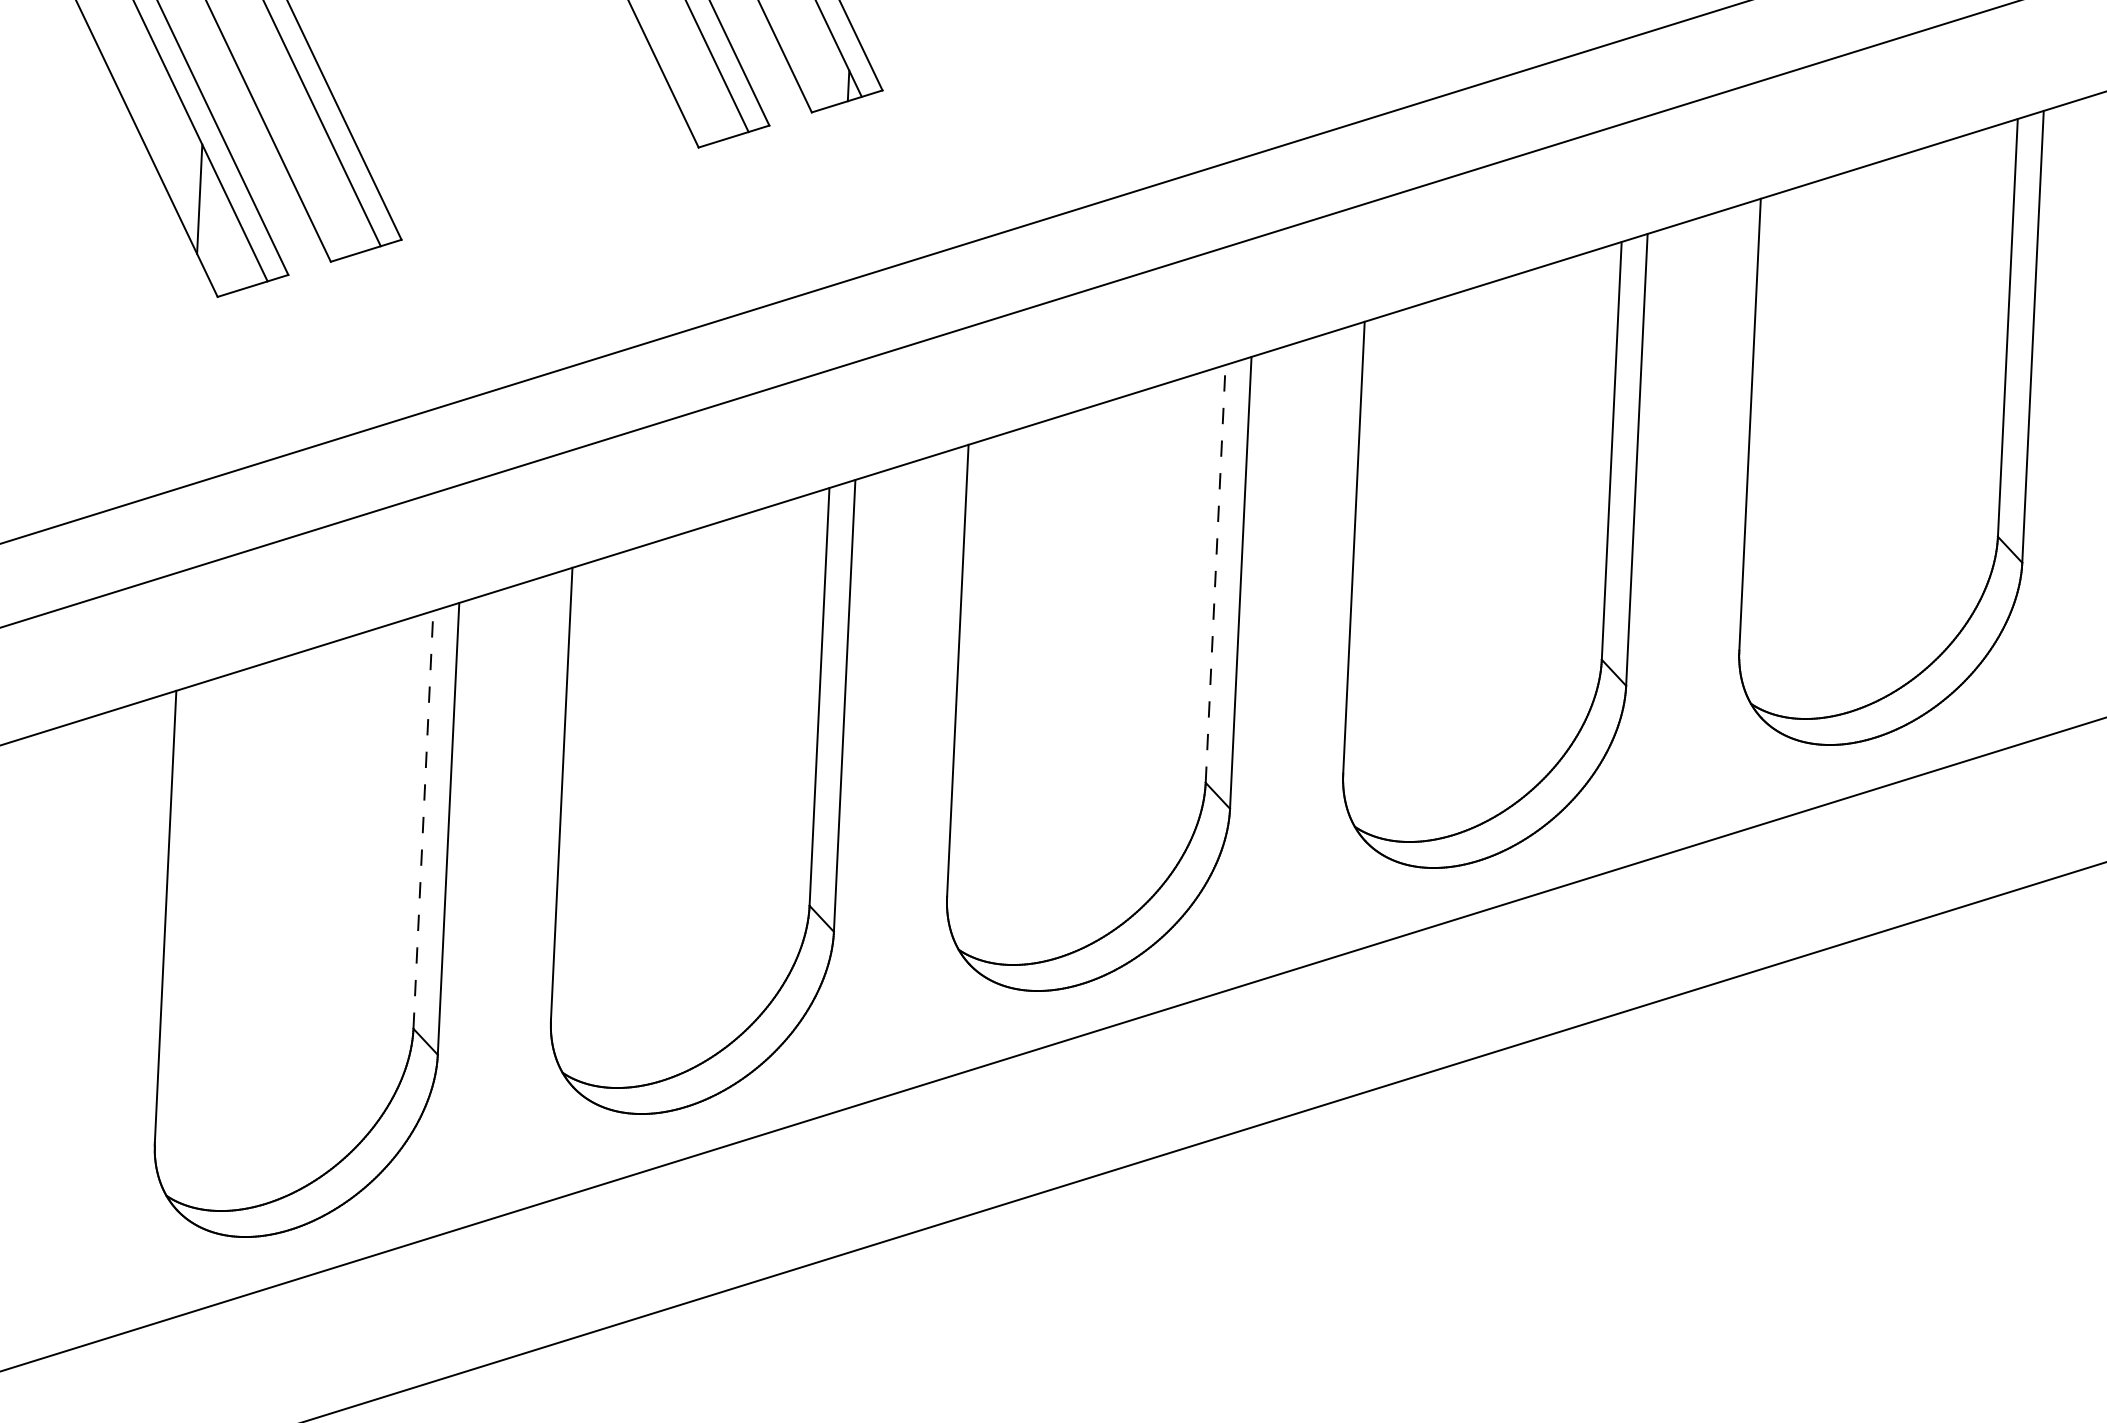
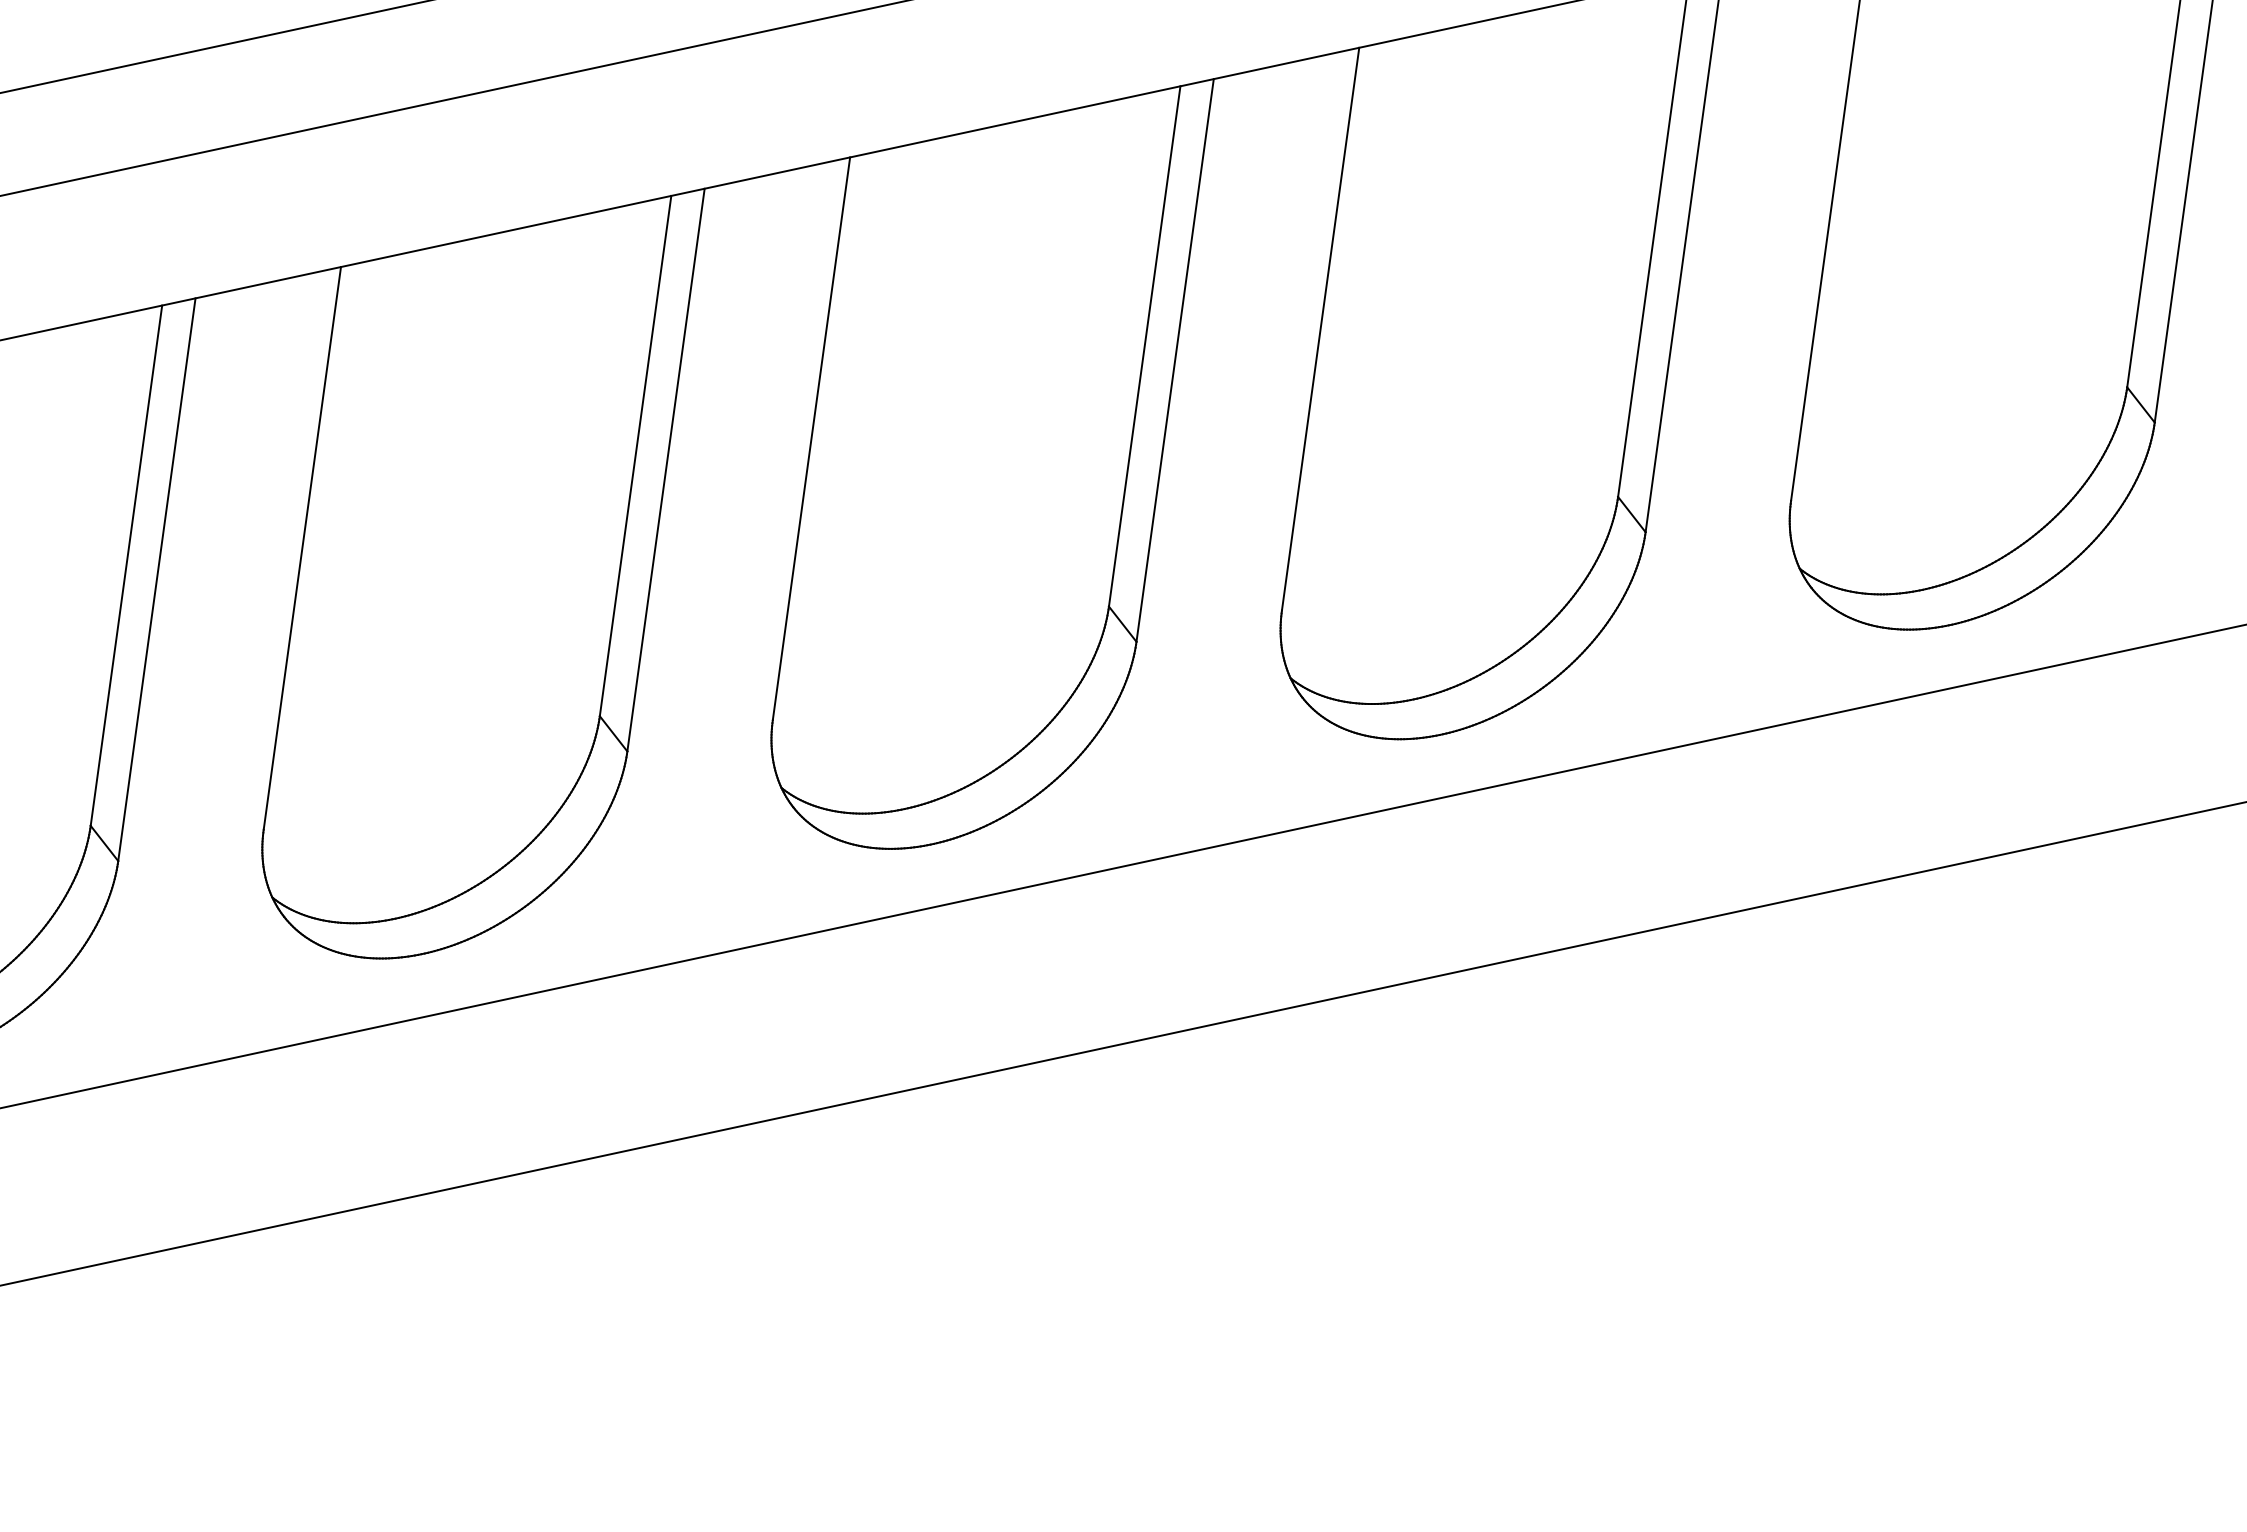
line: (1215, 573) -> (1144, 345), dashed -> solid
line: (423, 819) -> (126, 565), dashed -> solid

